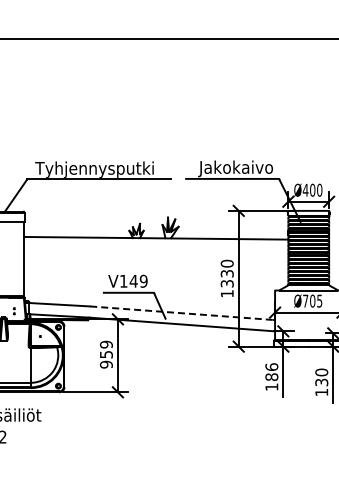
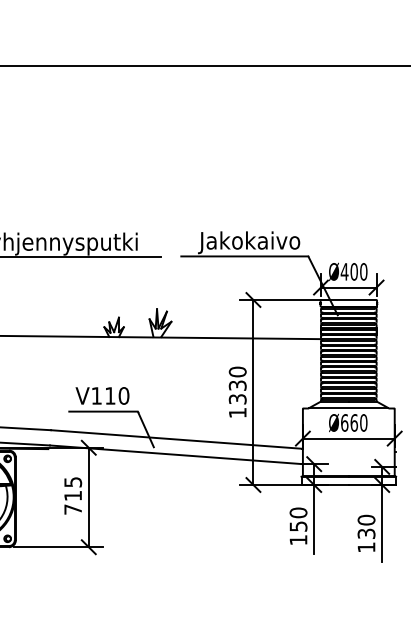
text: (138, 281) -> (116, 396), V149 -> V110
text: (312, 300) -> (353, 422), Ø705 -> Ø660
line: (182, 313) -> (176, 439), dashed -> solid
text: (105, 354) -> (71, 495), 959 -> 715
text: (271, 371) -> (298, 518), 186 -> 150

